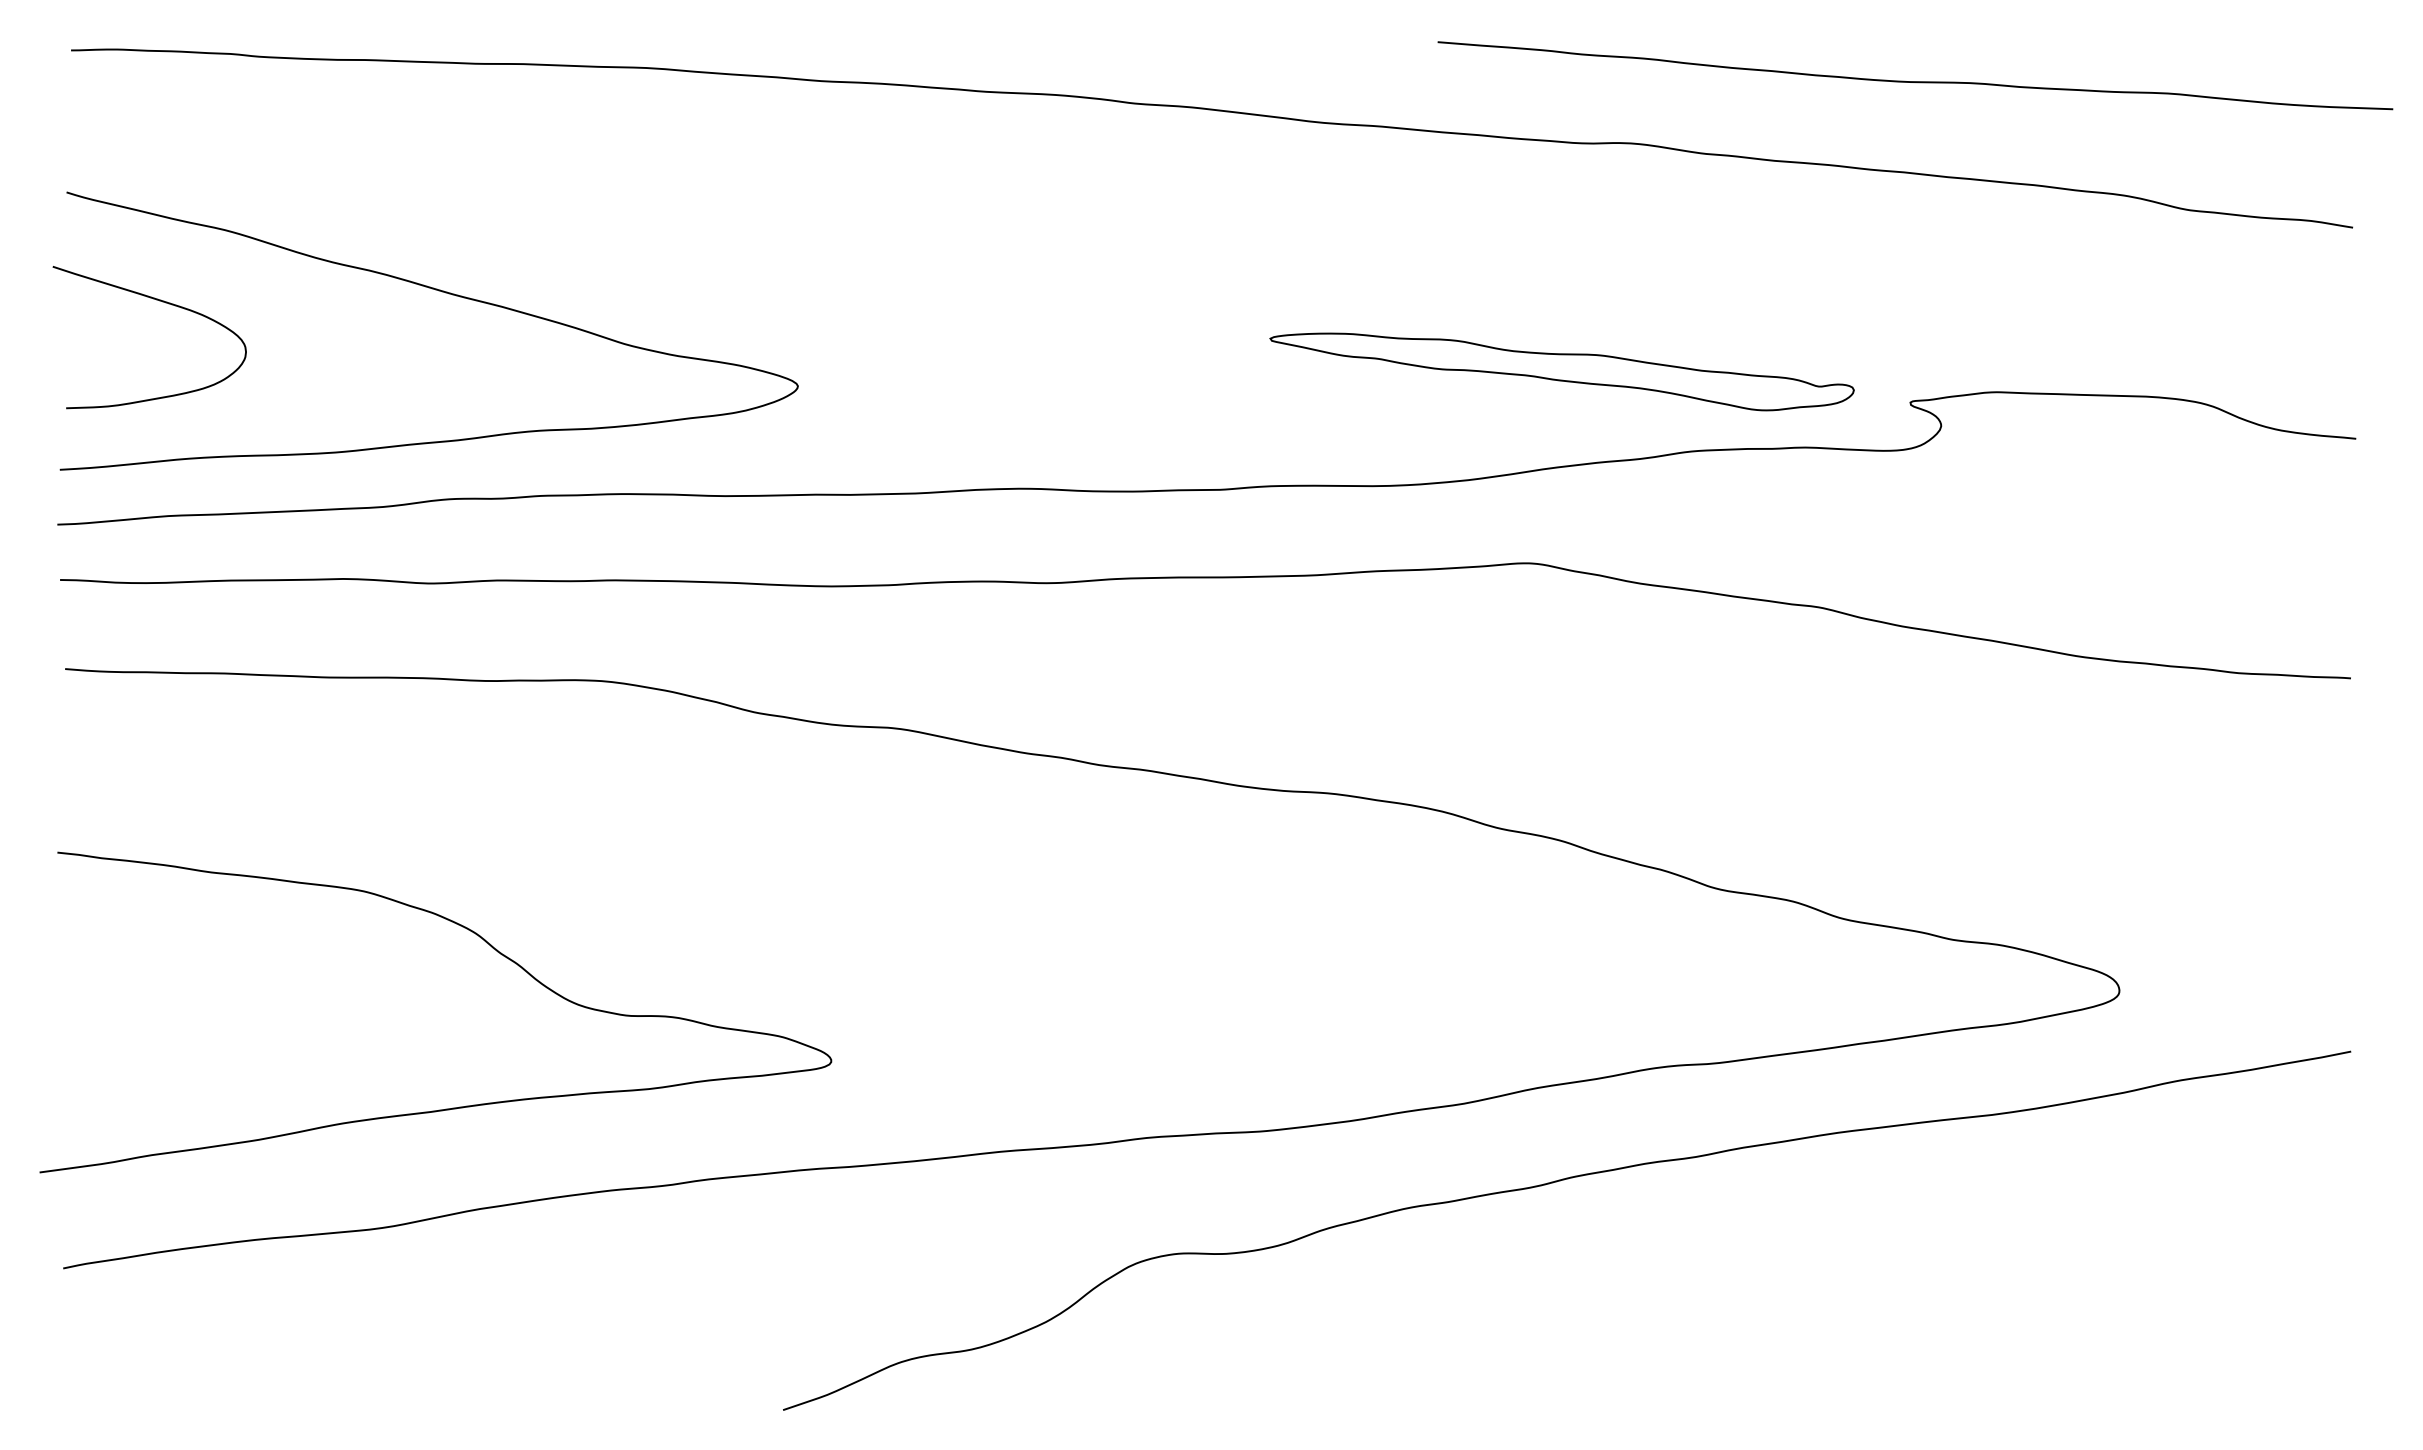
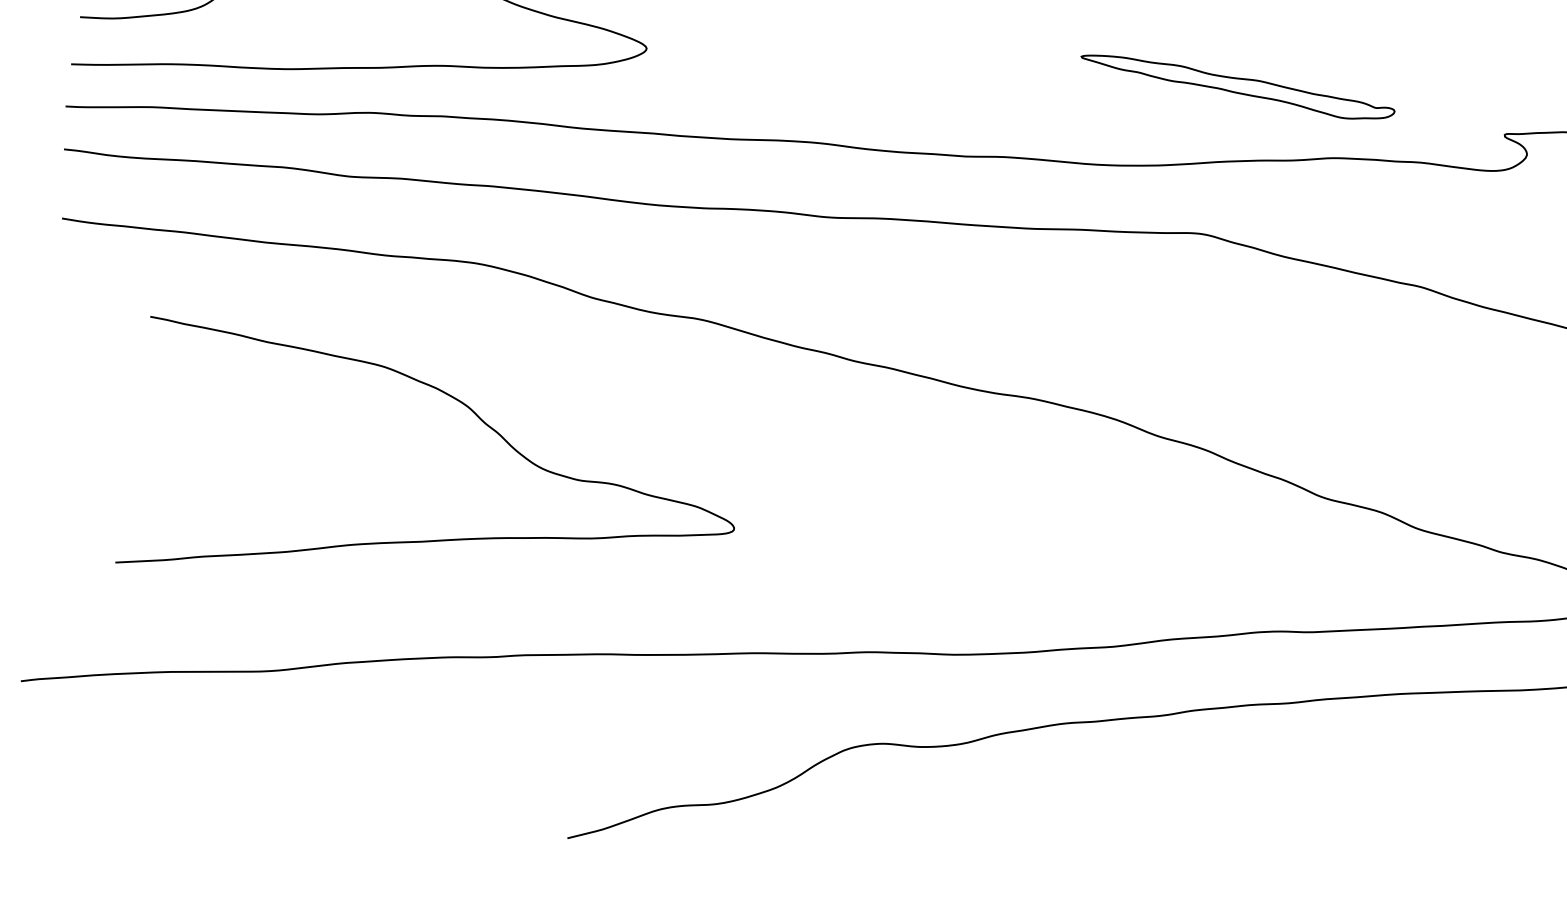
part: (1561, 371) -> (1237, 87), size x0.7
curve: (493, 949) -> (480, 420), moved

